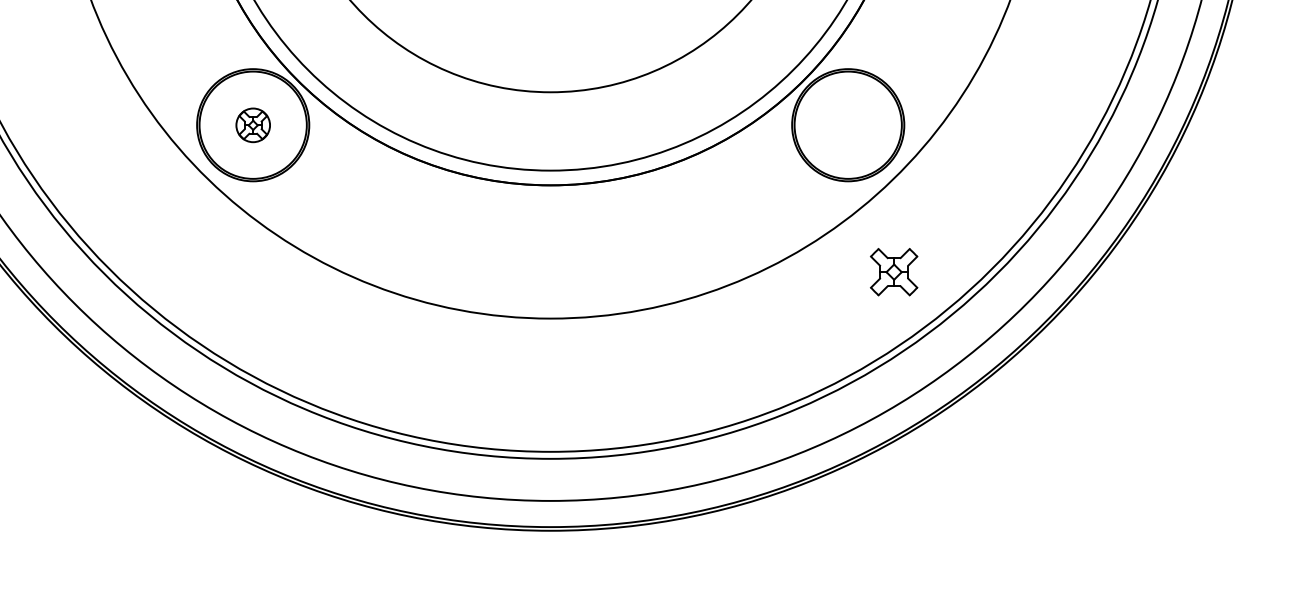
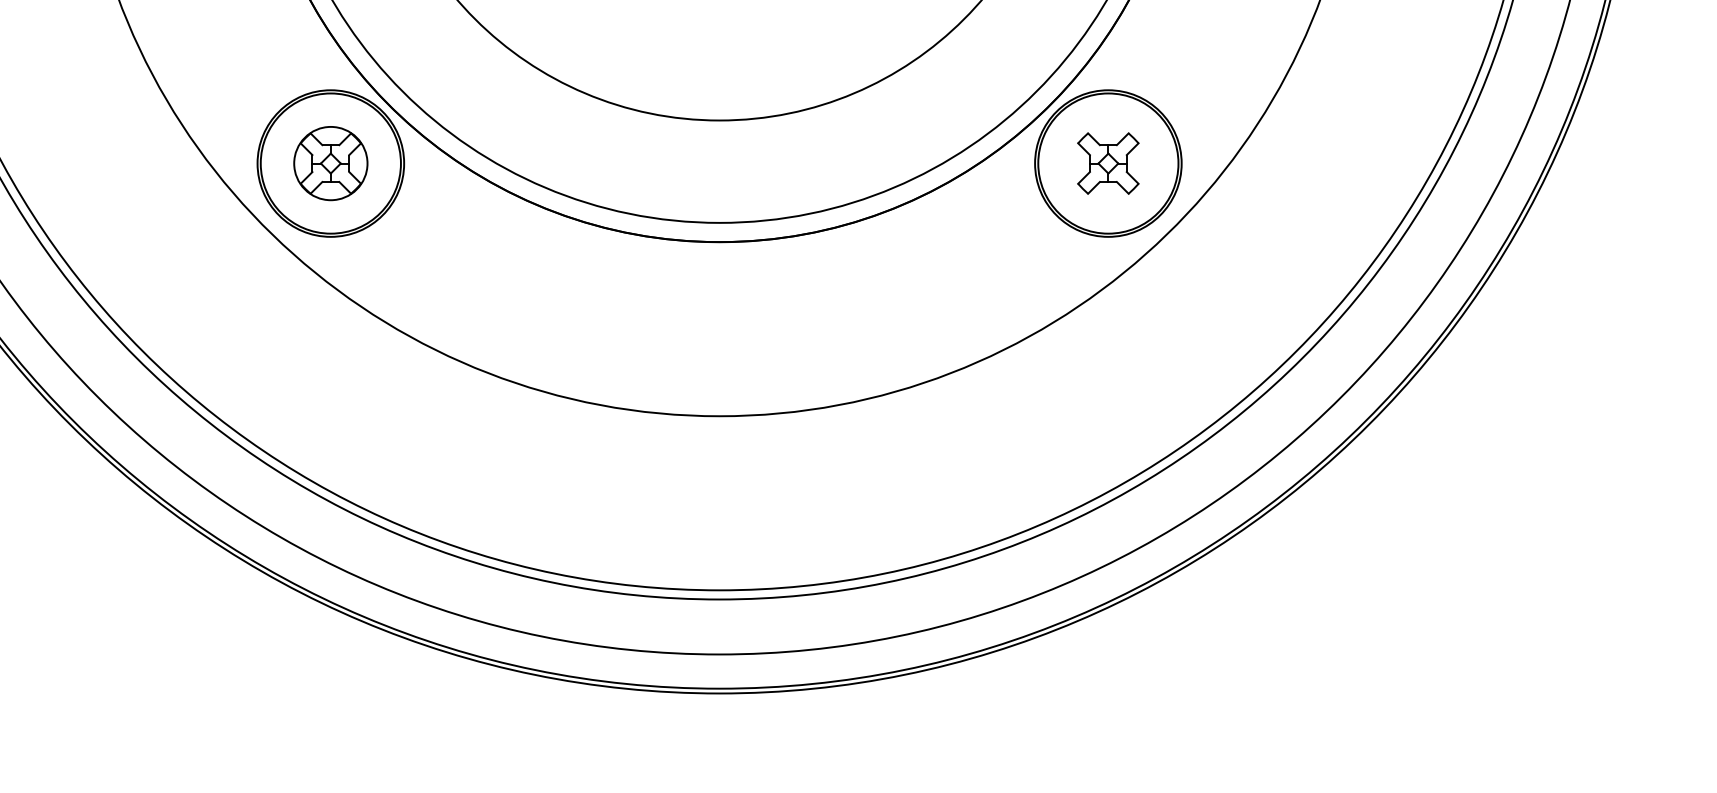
part: (252, 125) -> (330, 163), size x1.67
part: (894, 272) -> (1108, 163), moved

